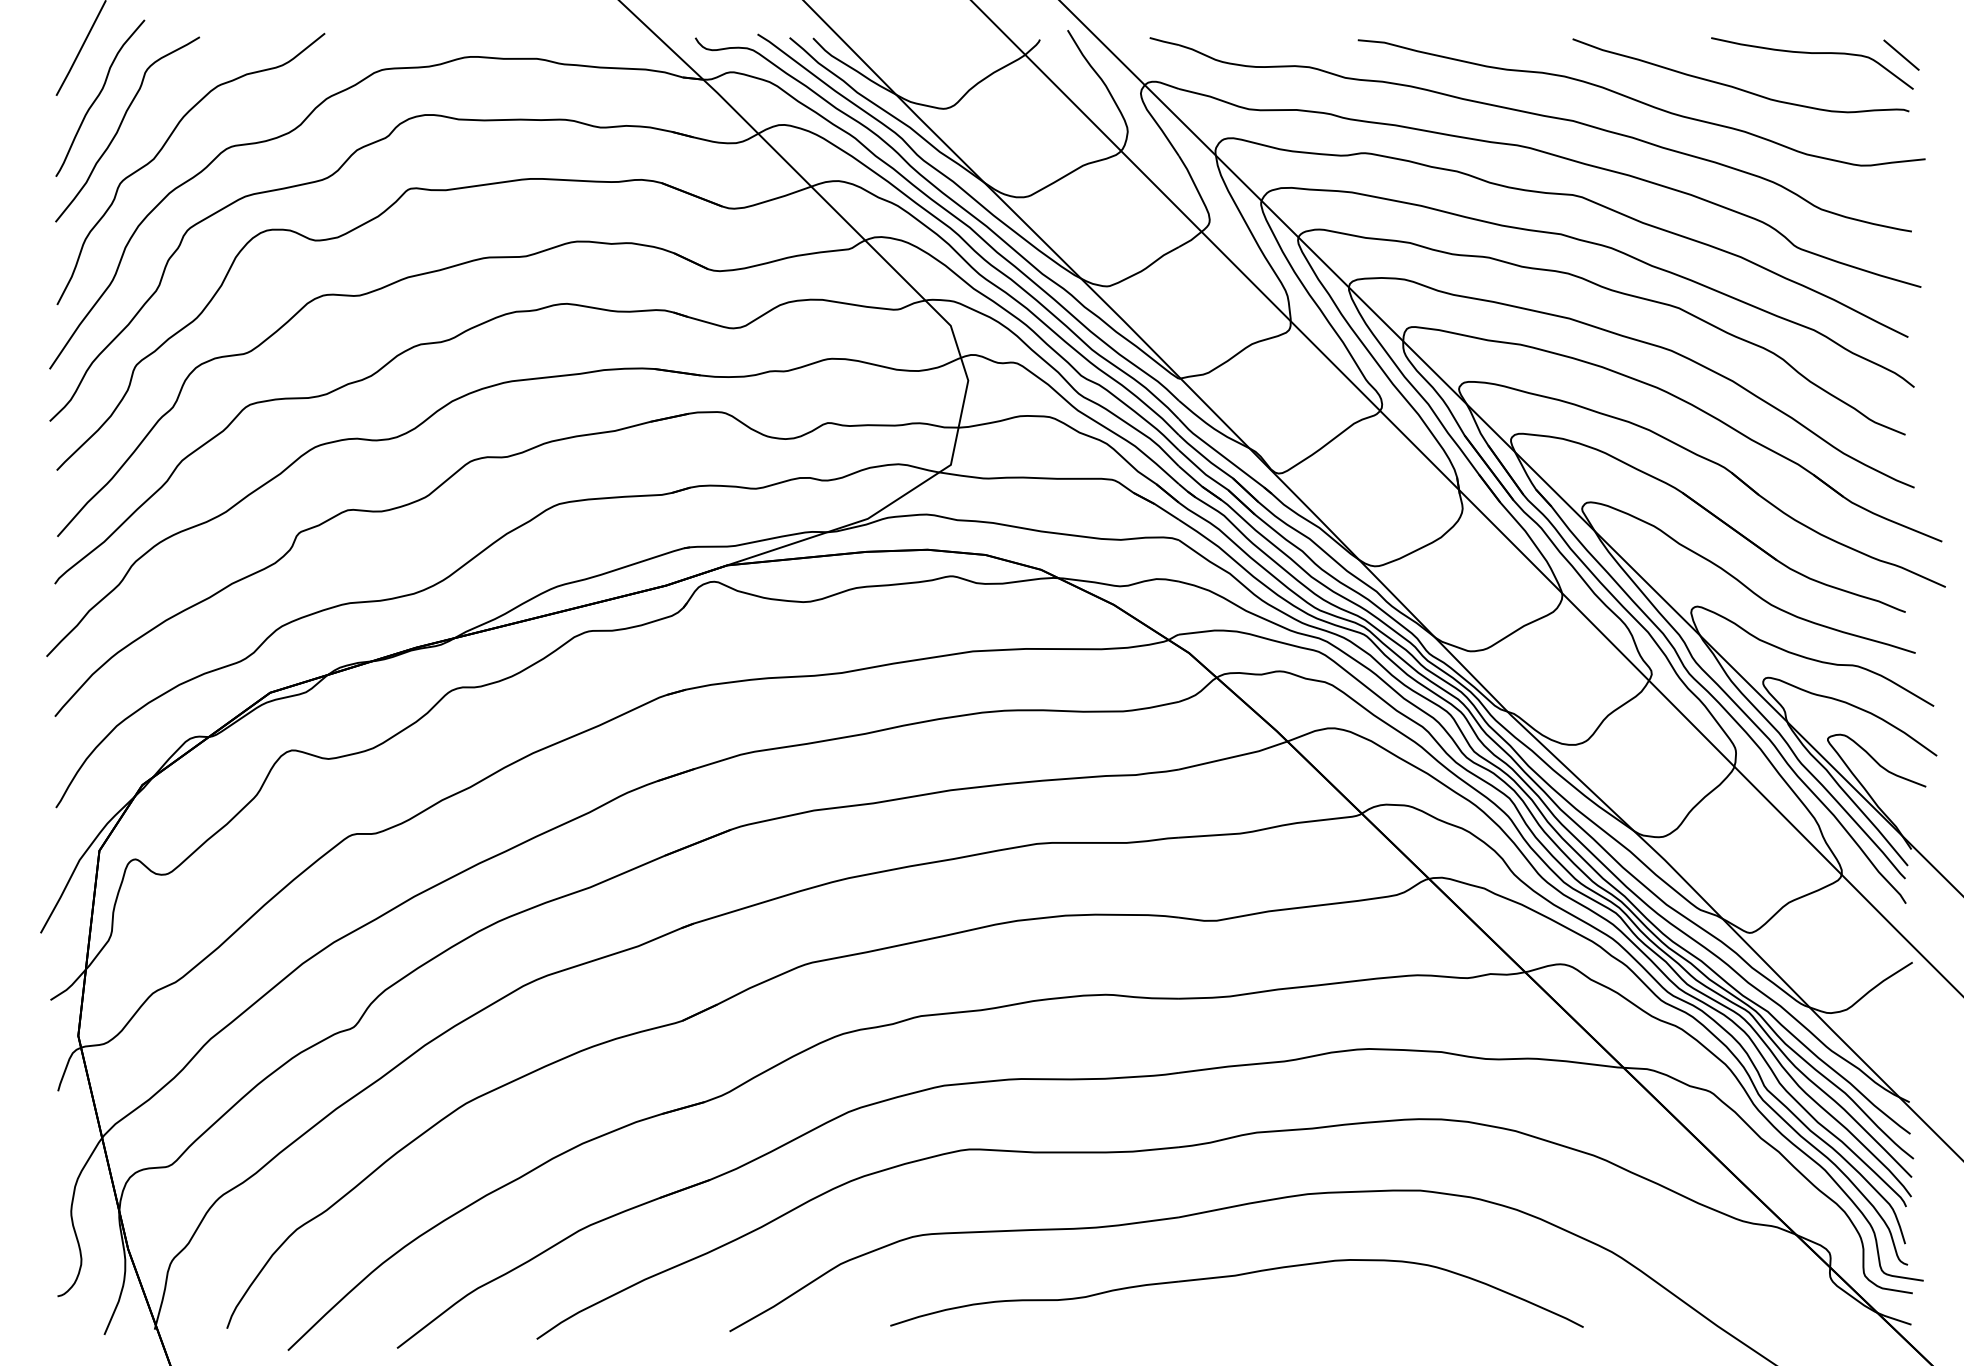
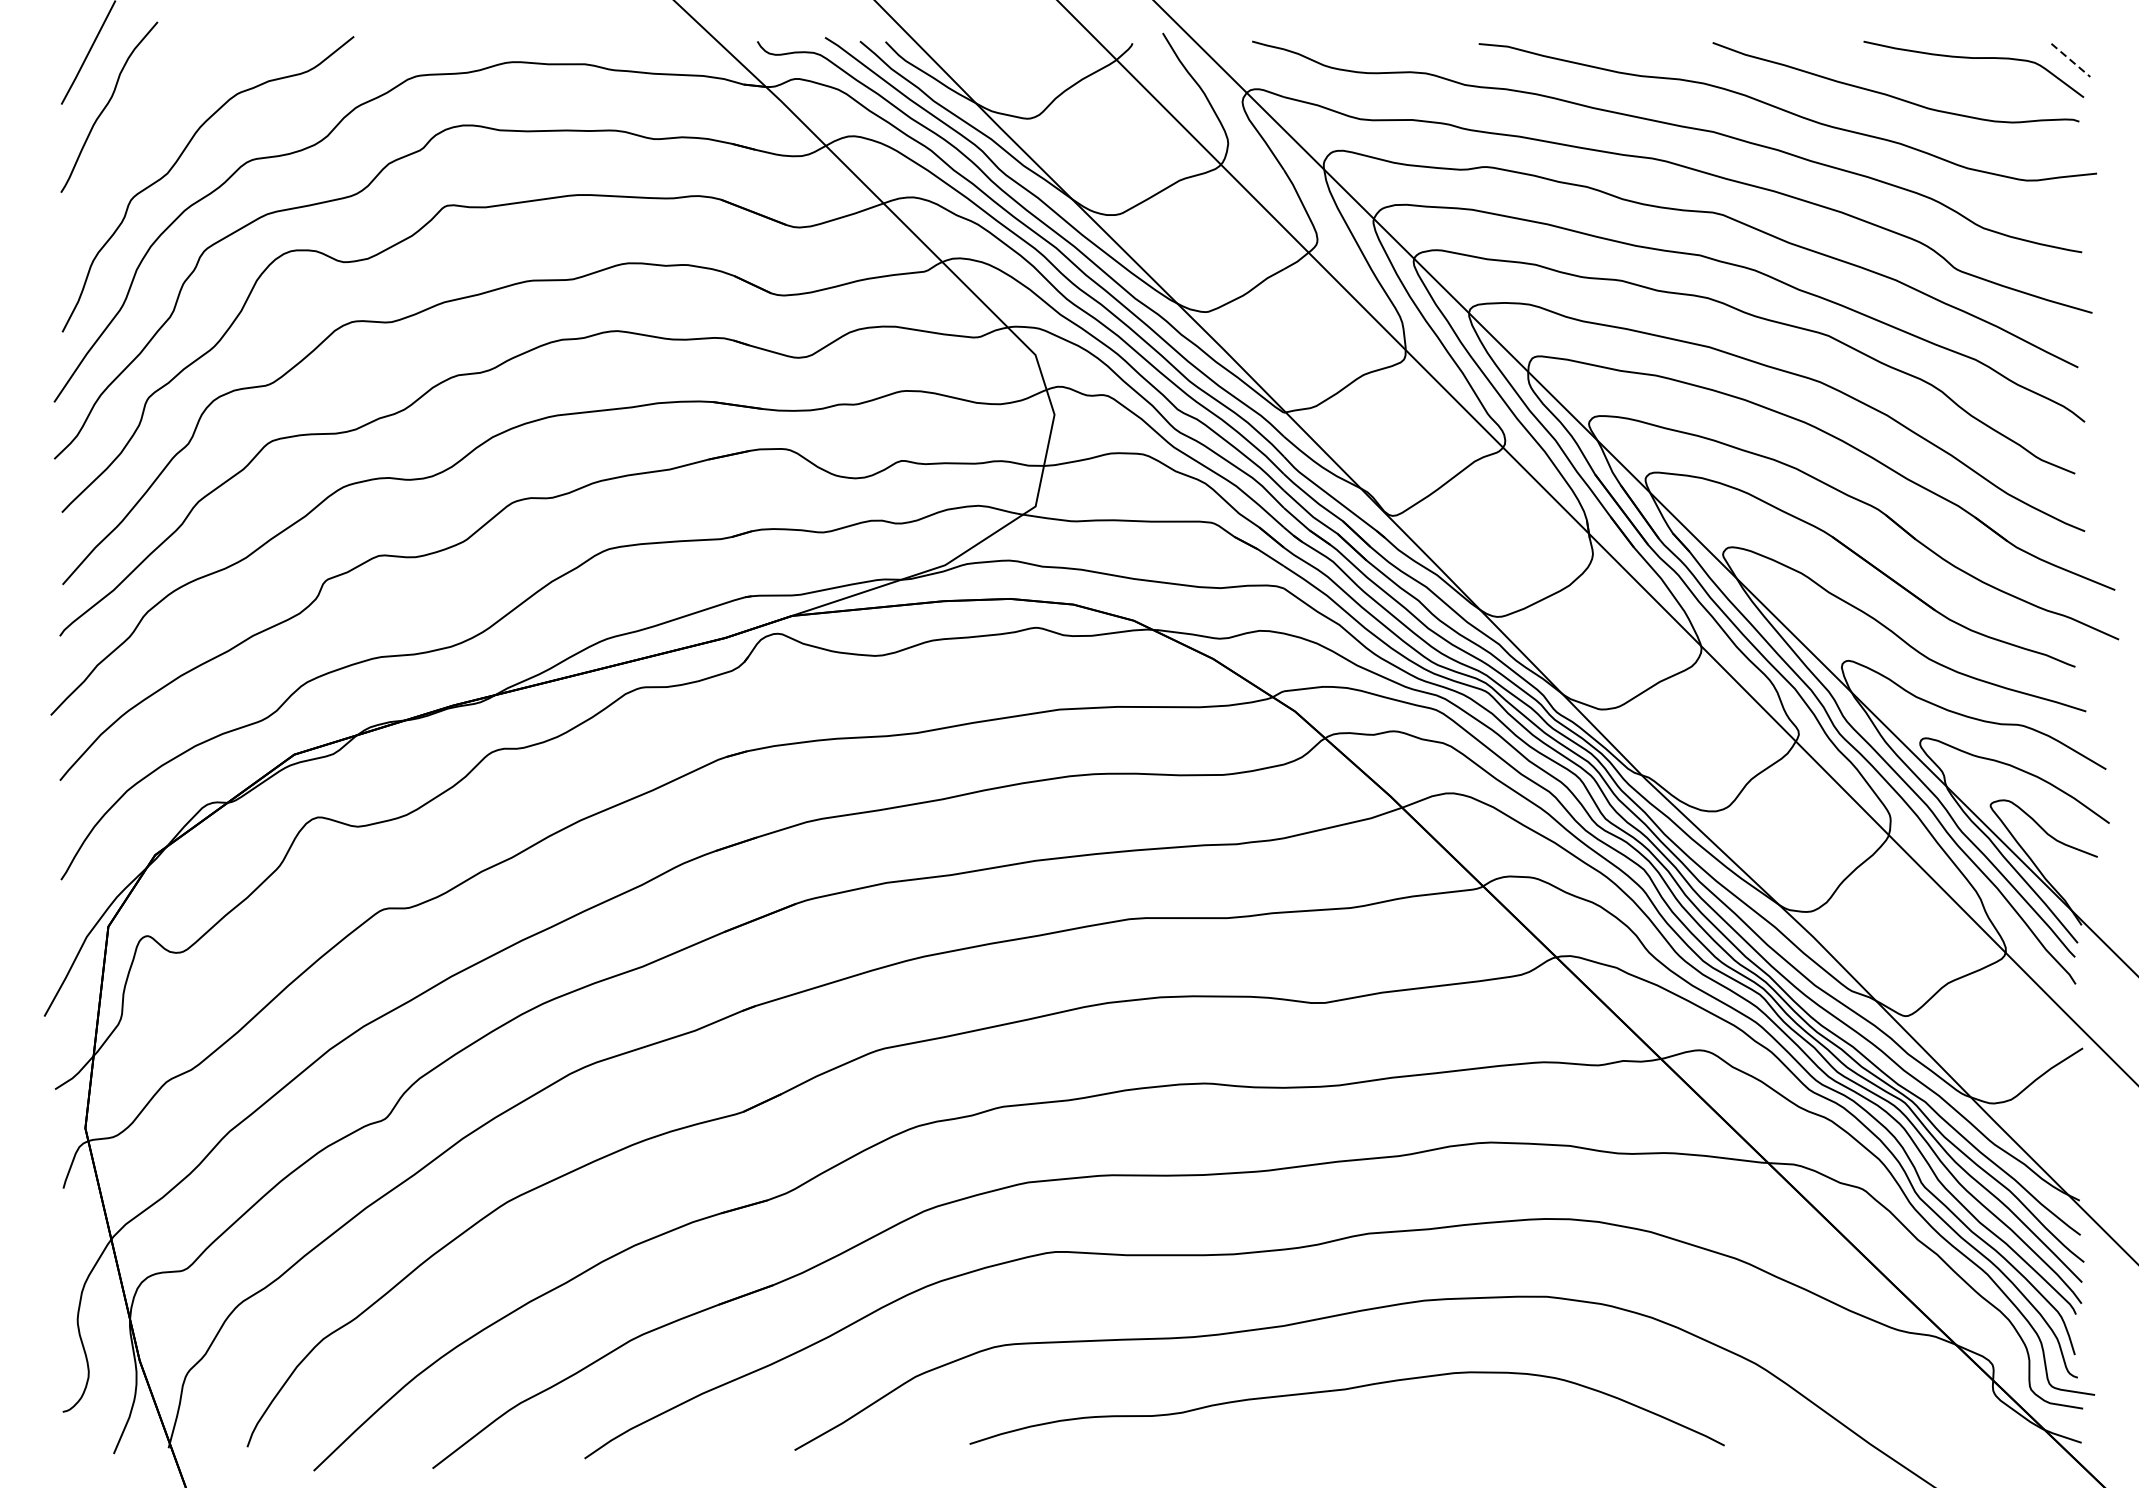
line: (1901, 55) -> (2070, 60), solid -> dashed
curve: (121, 125) -> (132, 136), removed

